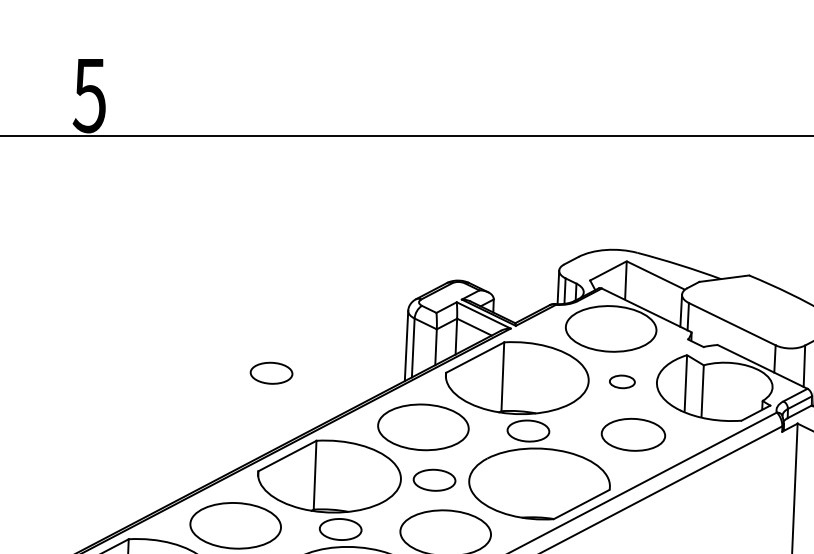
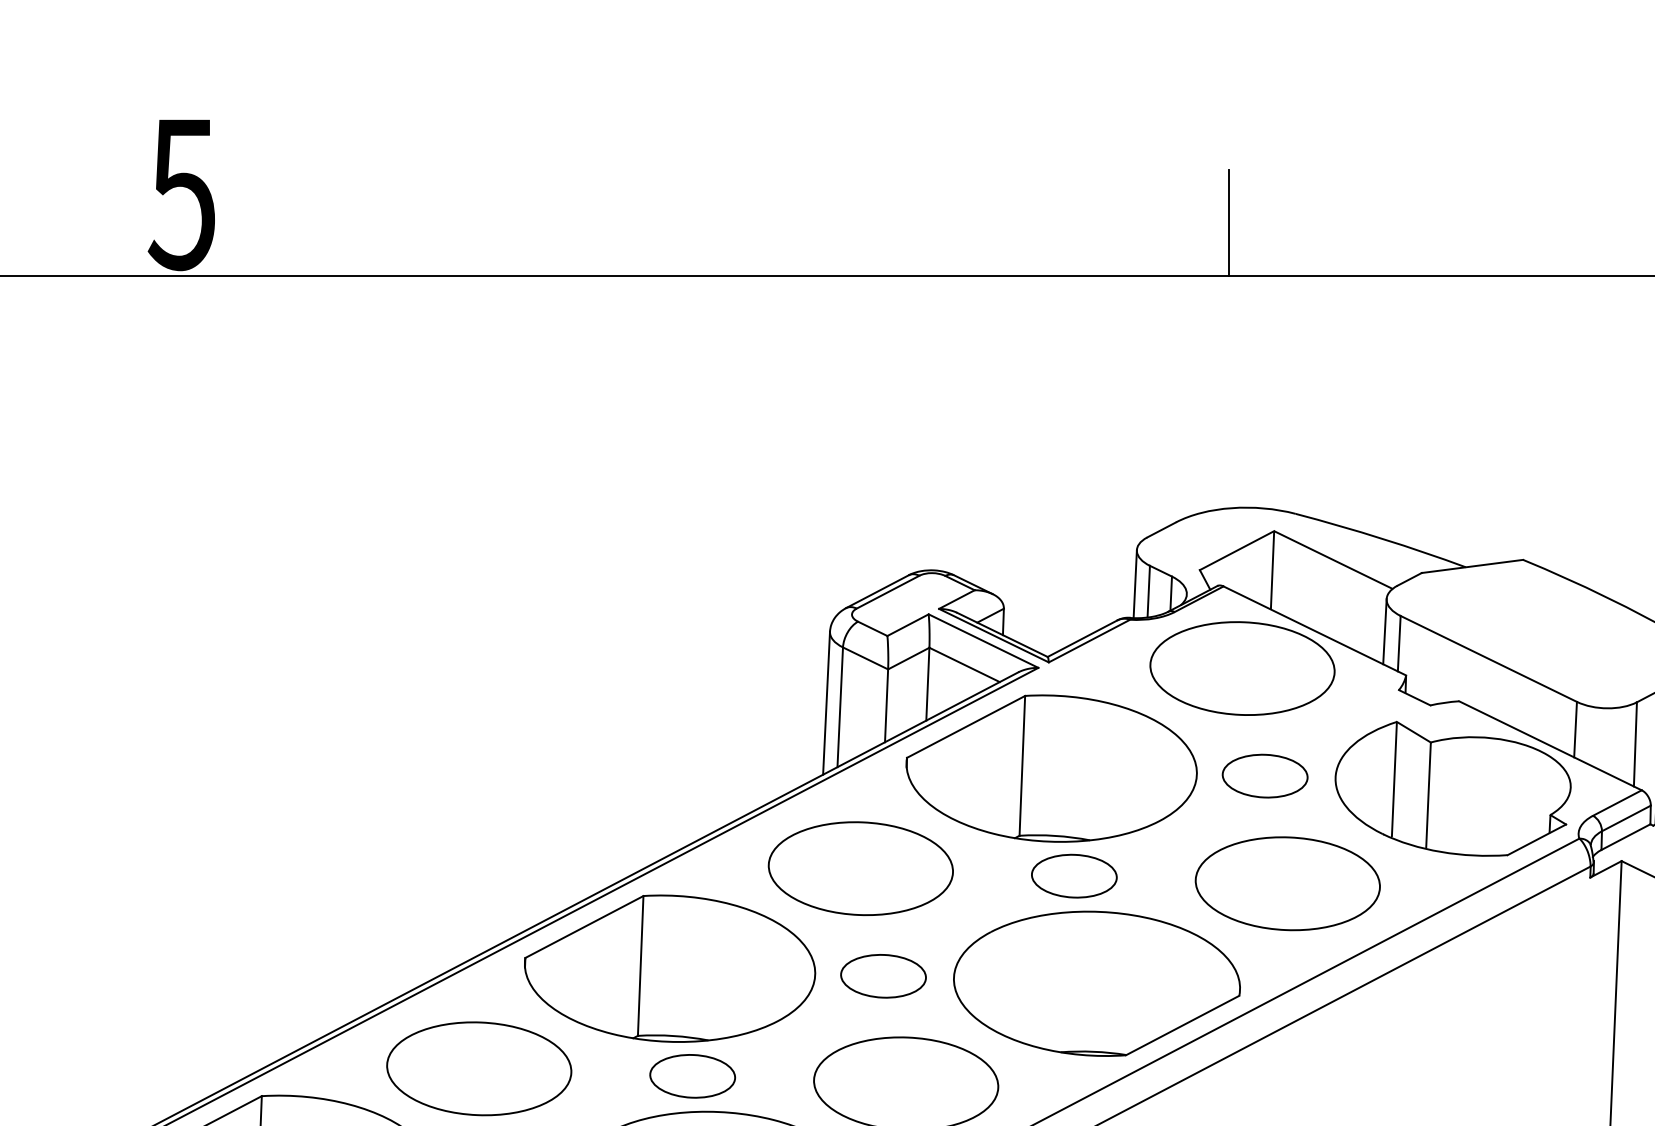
line: (604, 109) -> (1228, 222), added
part: (271, 372) -> (552, 757), removed
part: (622, 381) -> (1265, 775), size x1.67
part: (633, 434) -> (1287, 883), size x1.43

